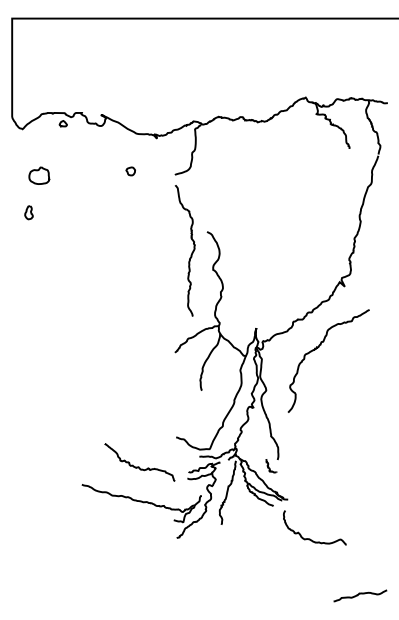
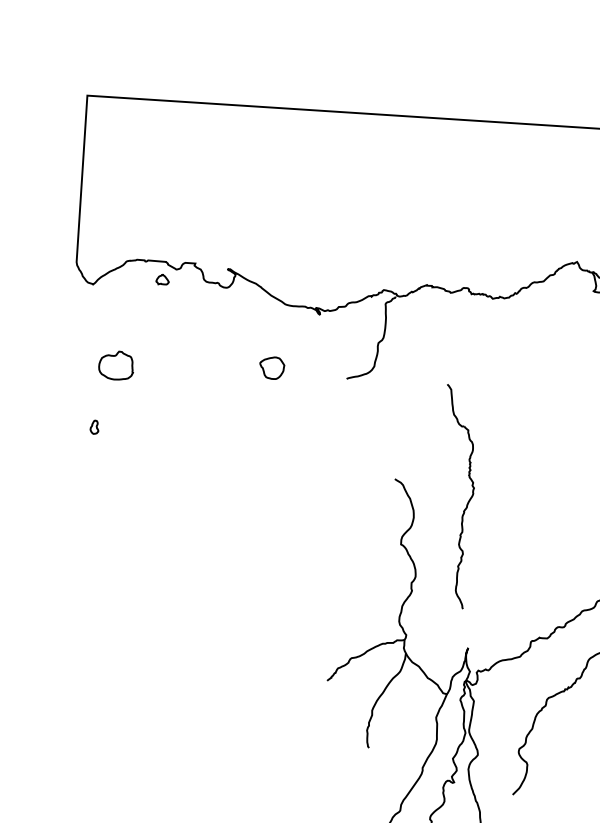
part: (130, 171) -> (271, 368), size x1.6
part: (28, 212) -> (93, 426), size x0.6
part: (191, 252) -> (467, 500), moved

